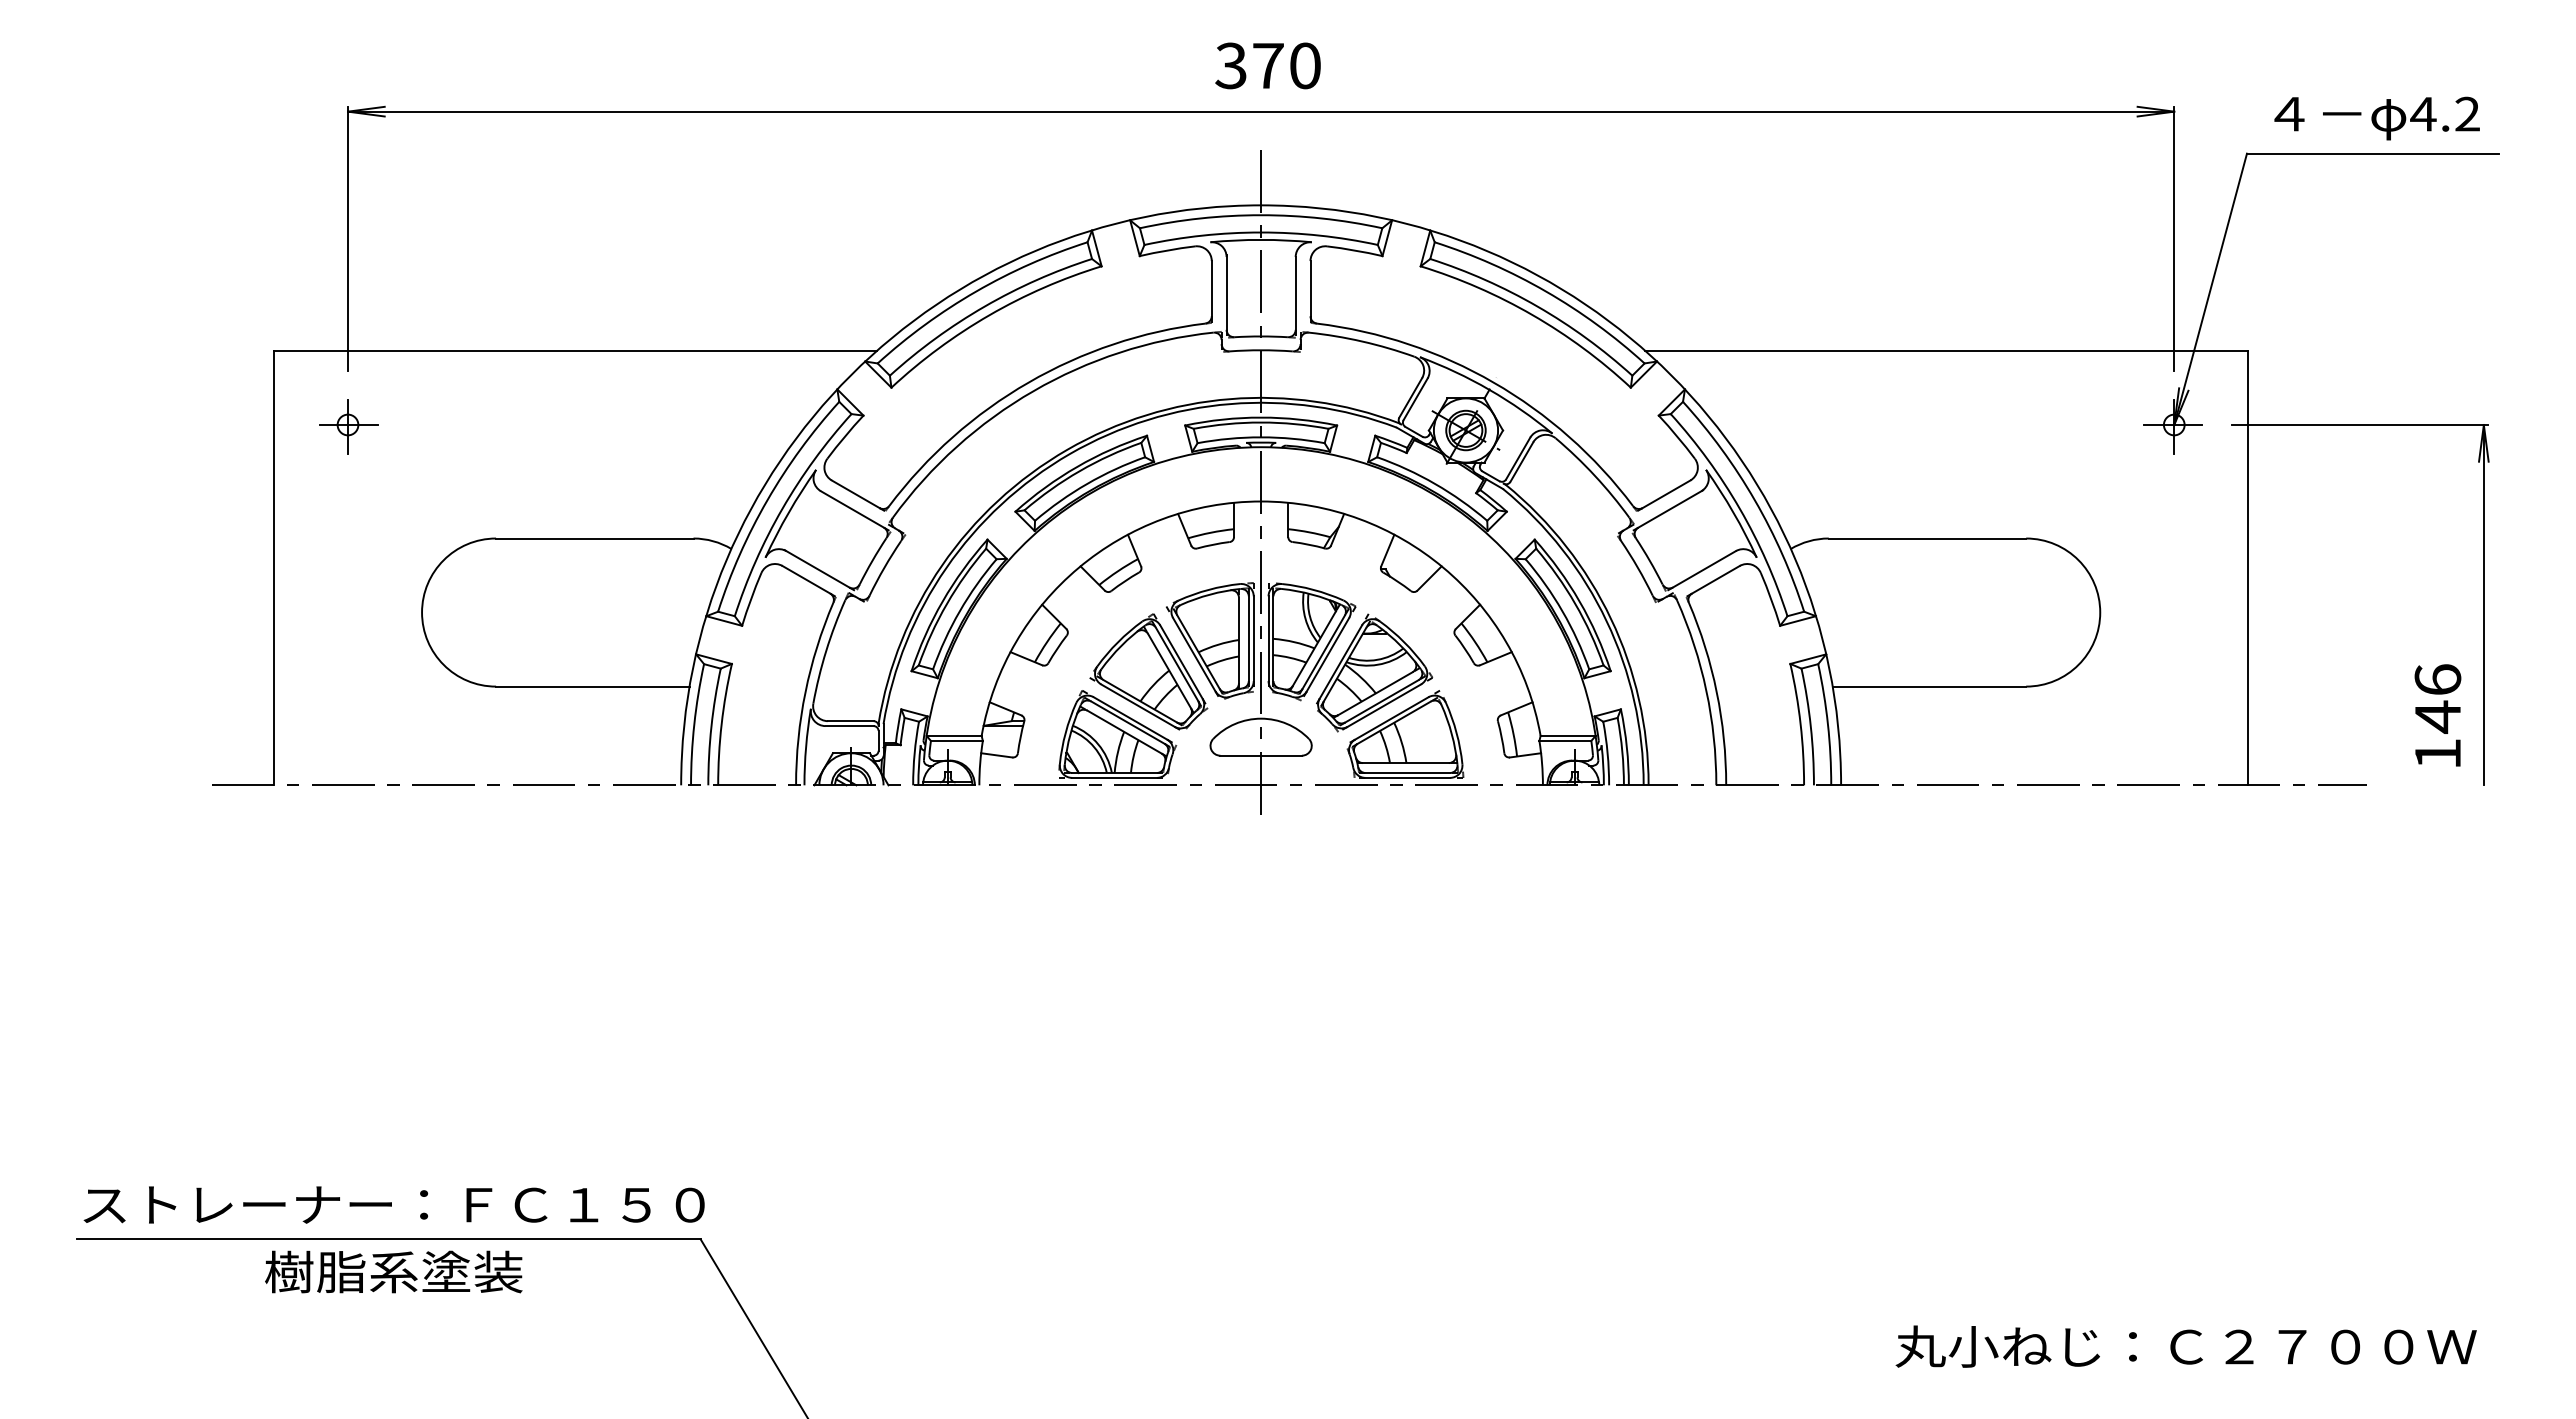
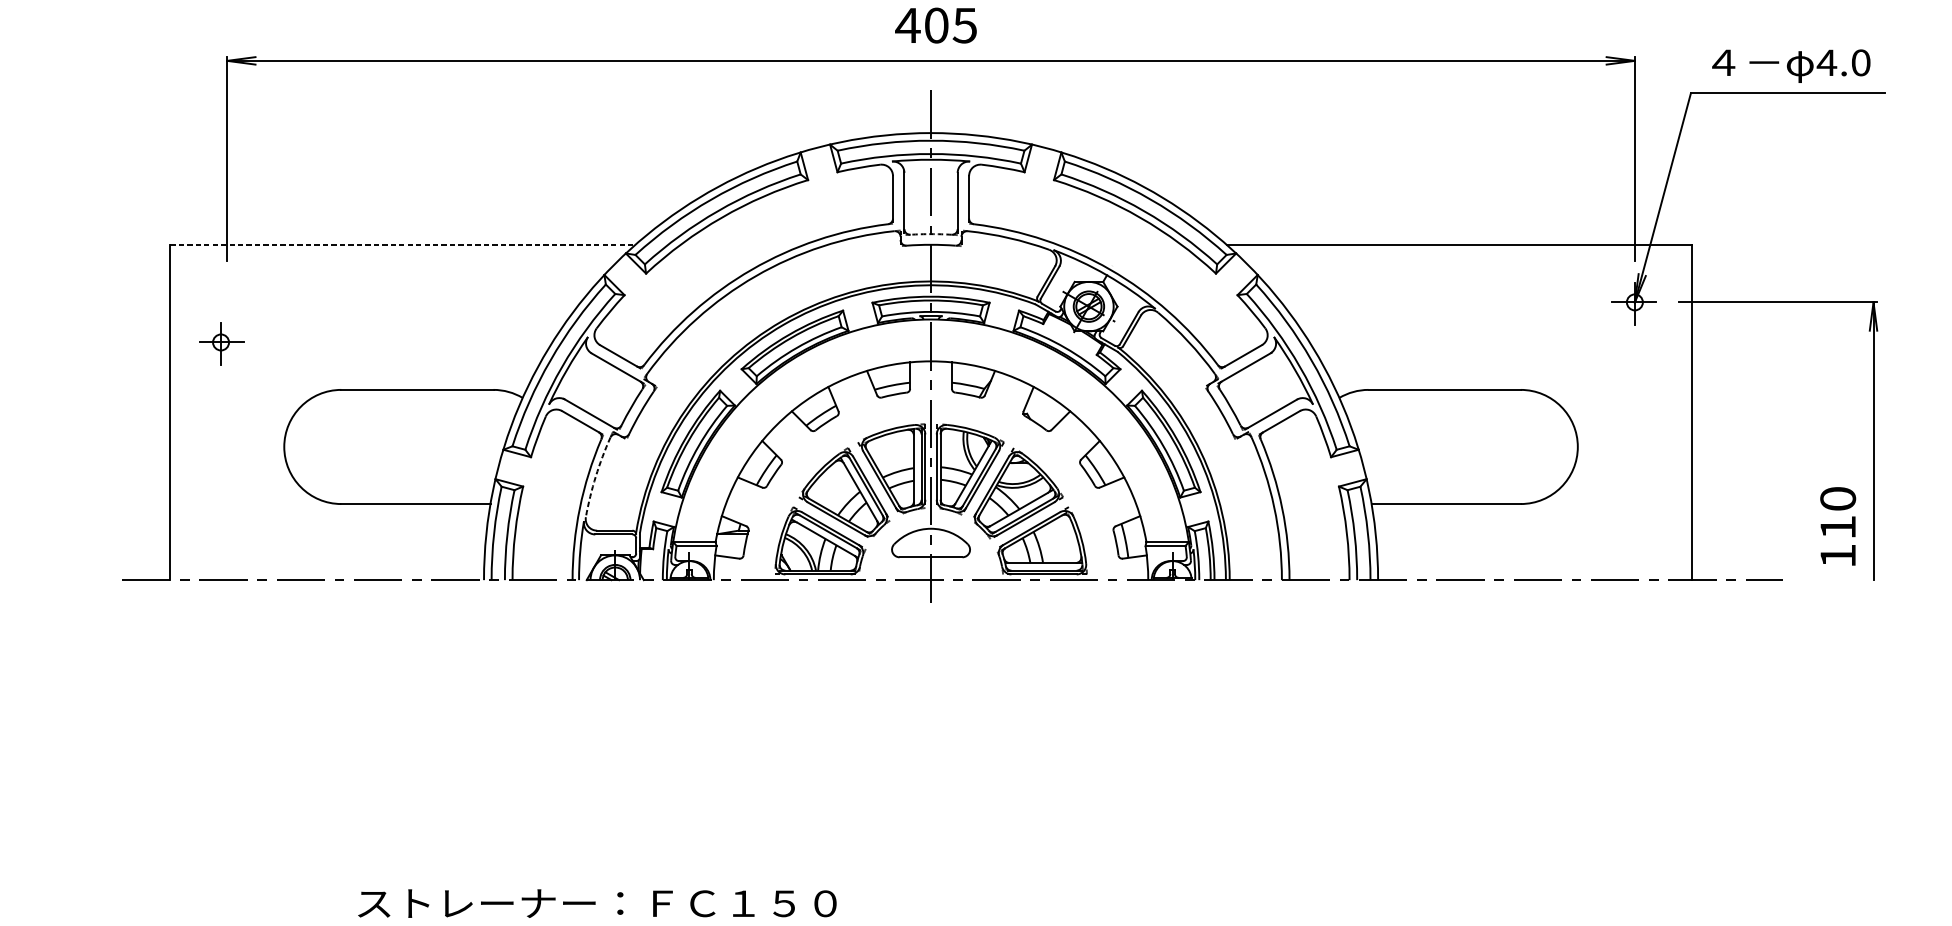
text: (1267, 65) -> (935, 25), 370 -> 405
text: (2467, 113) -> (1860, 62), 4.2 -> 4.0
arc: (1261, 336) -> (931, 234), solid -> dashed
line: (575, 350) -> (402, 244), solid -> dashed
part: (348, 426) -> (221, 343), moved
arc: (826, 651) -> (596, 476), solid -> dashed
text: (2437, 698) -> (1837, 513), 146 -> 110
text: (393, 1204) -> (596, 903), moved

